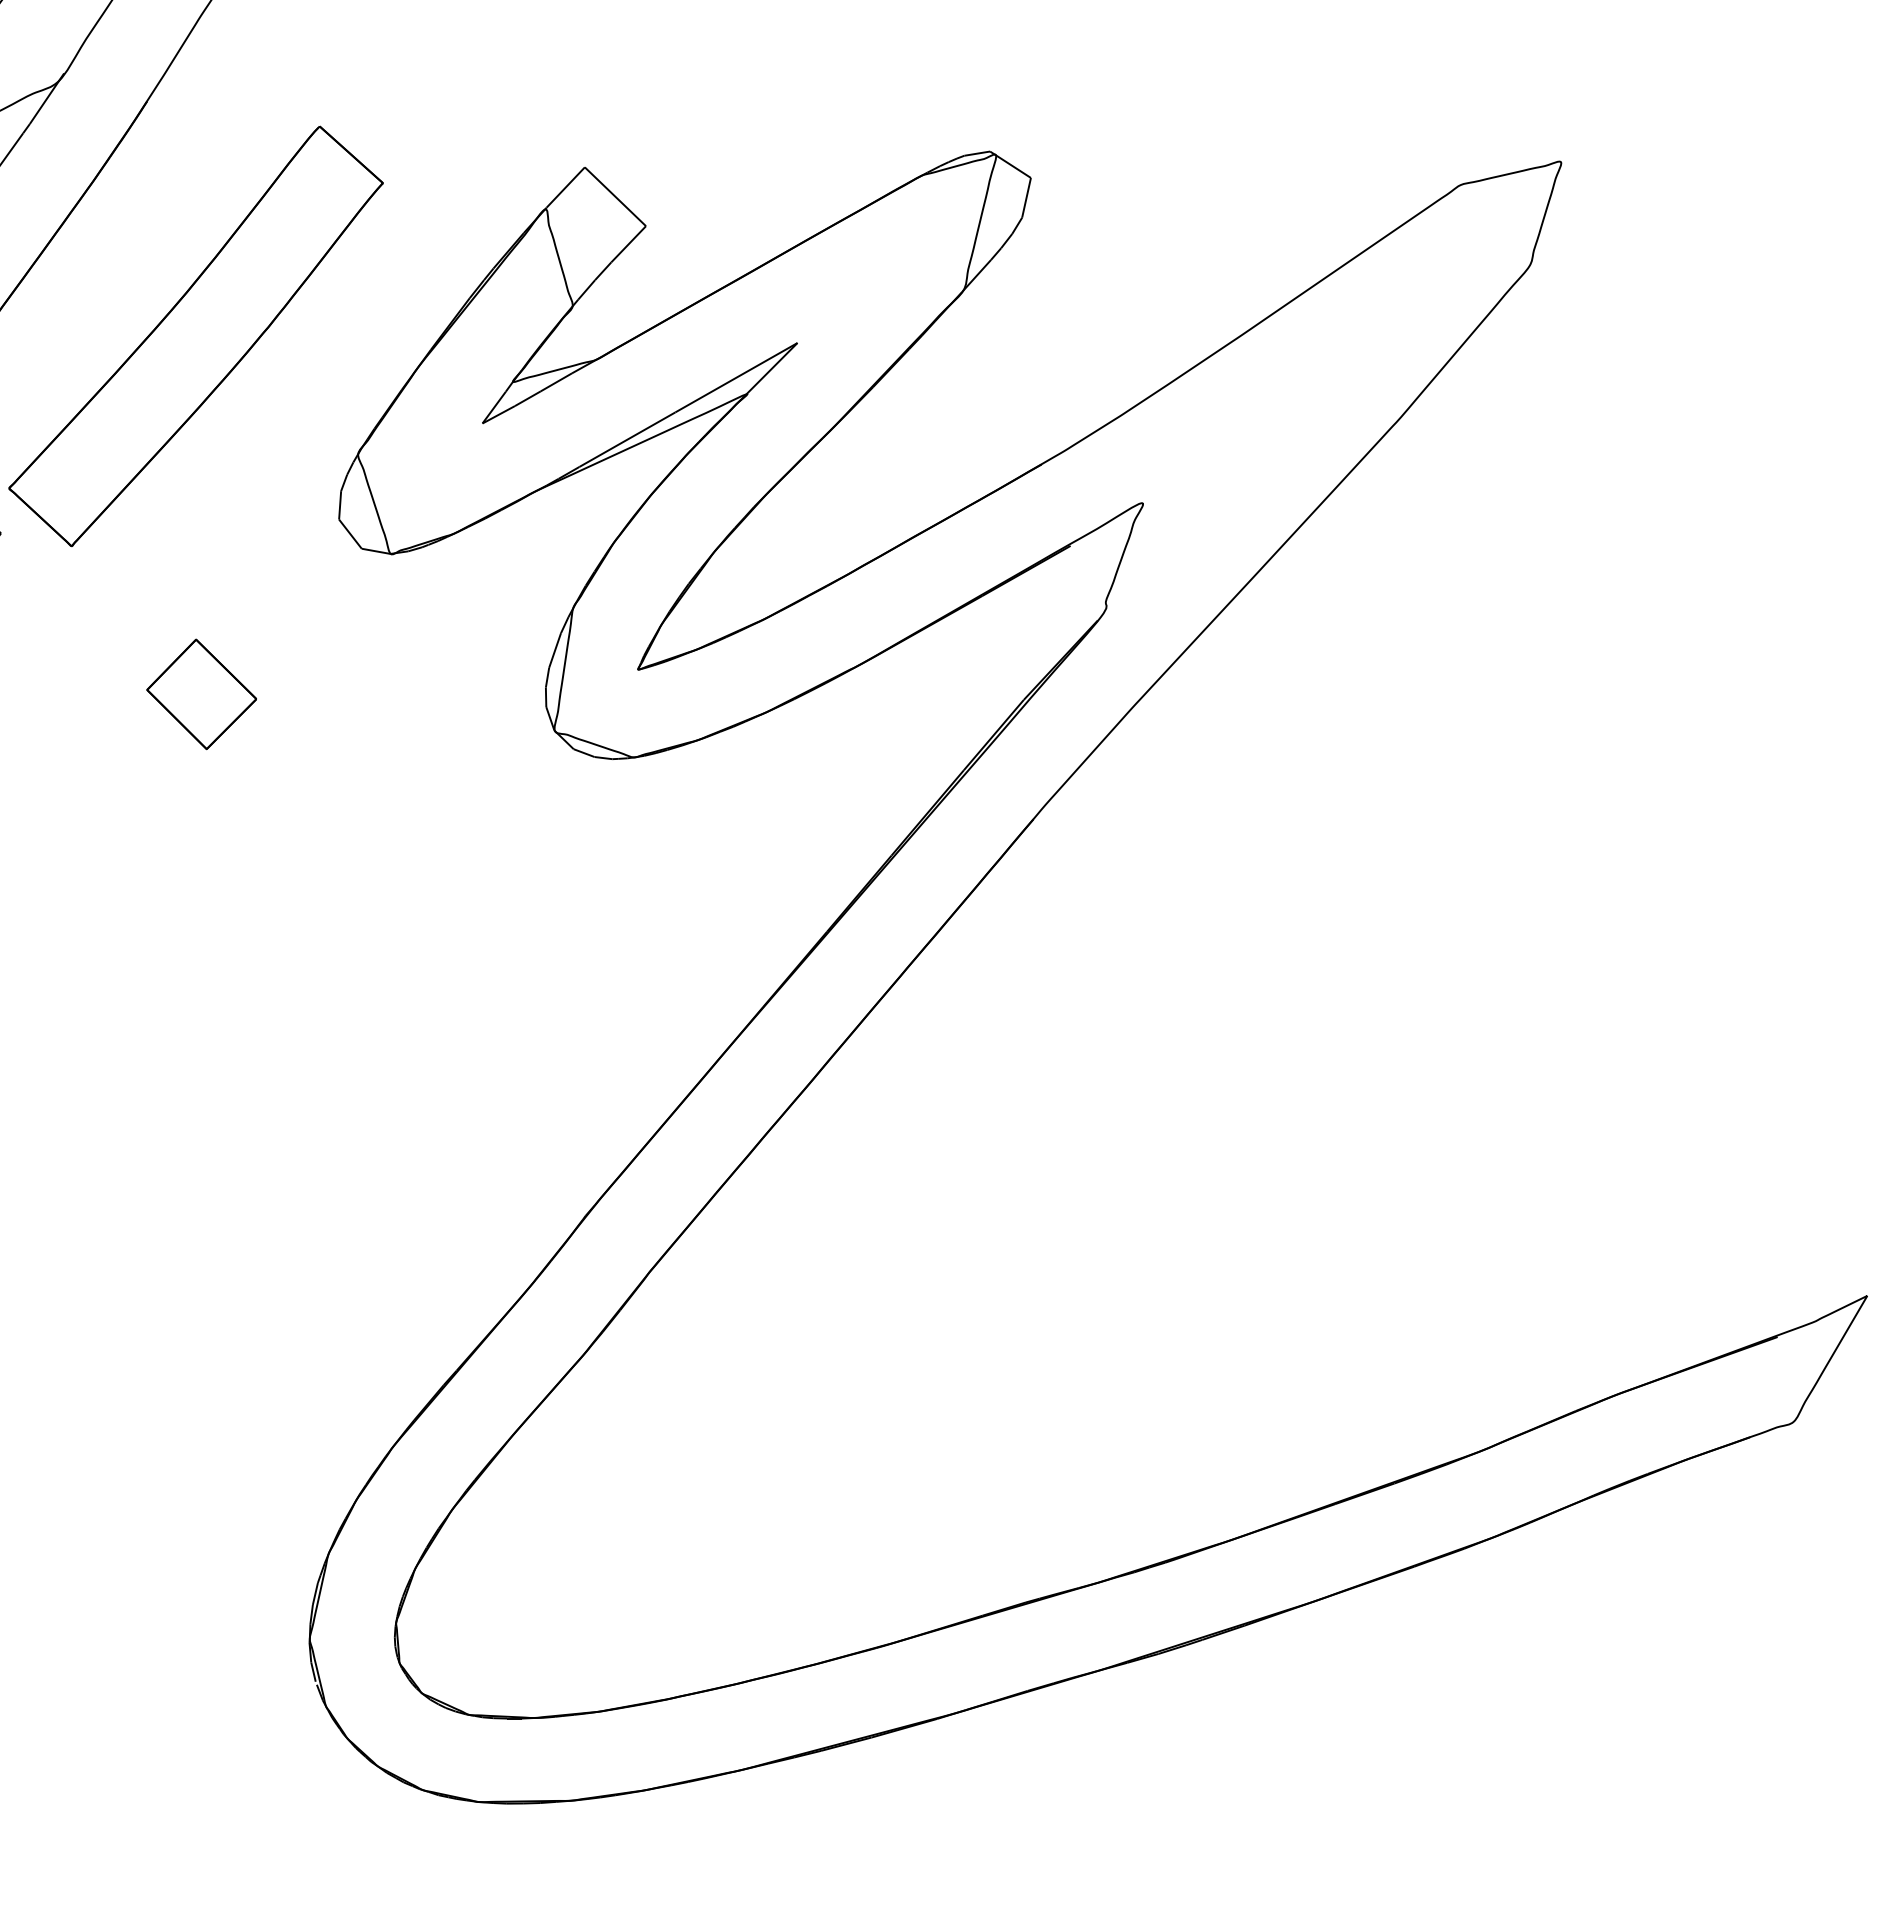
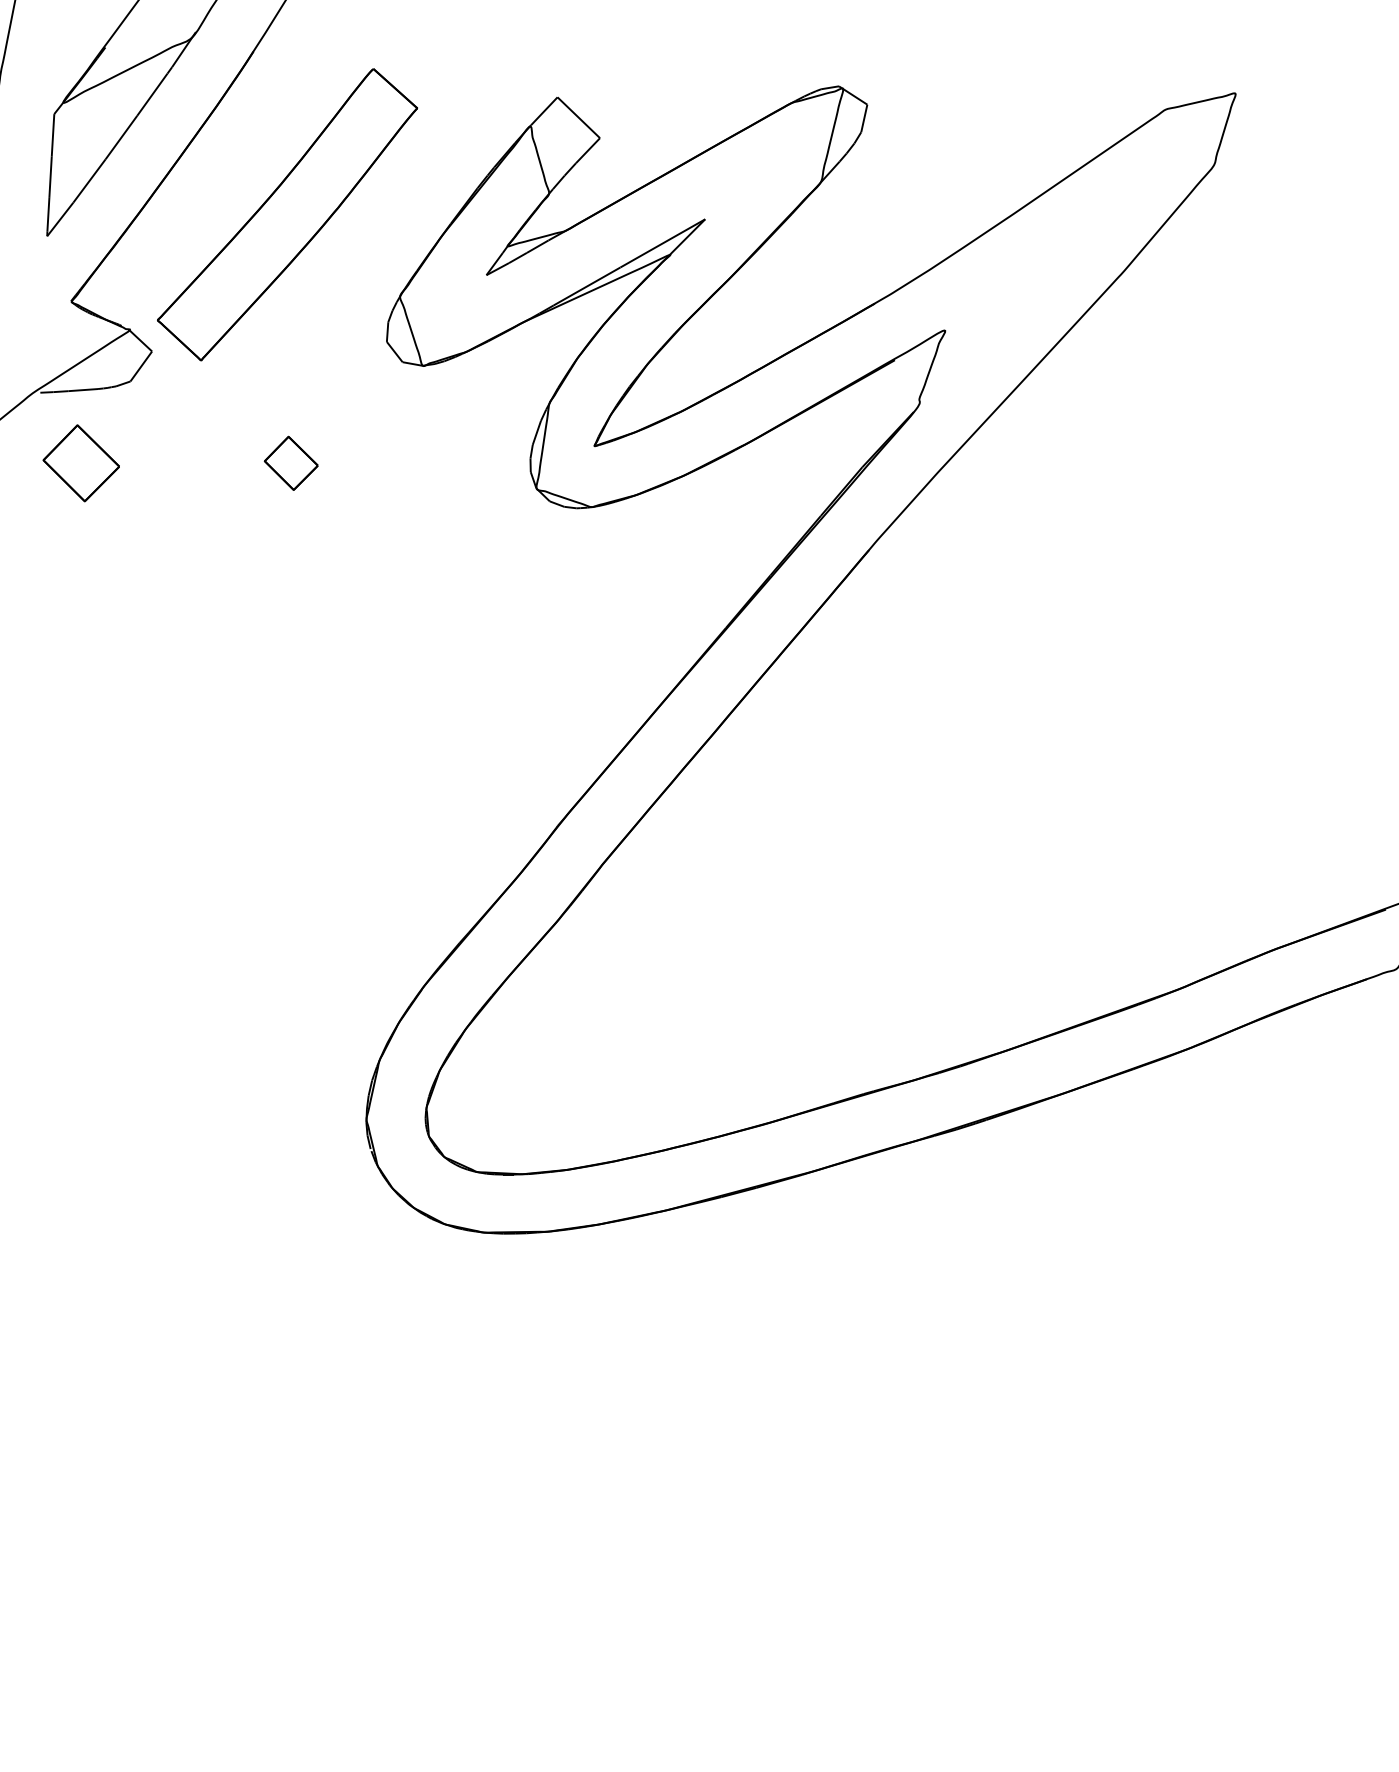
part: (200, 694) -> (290, 463), size x0.7

